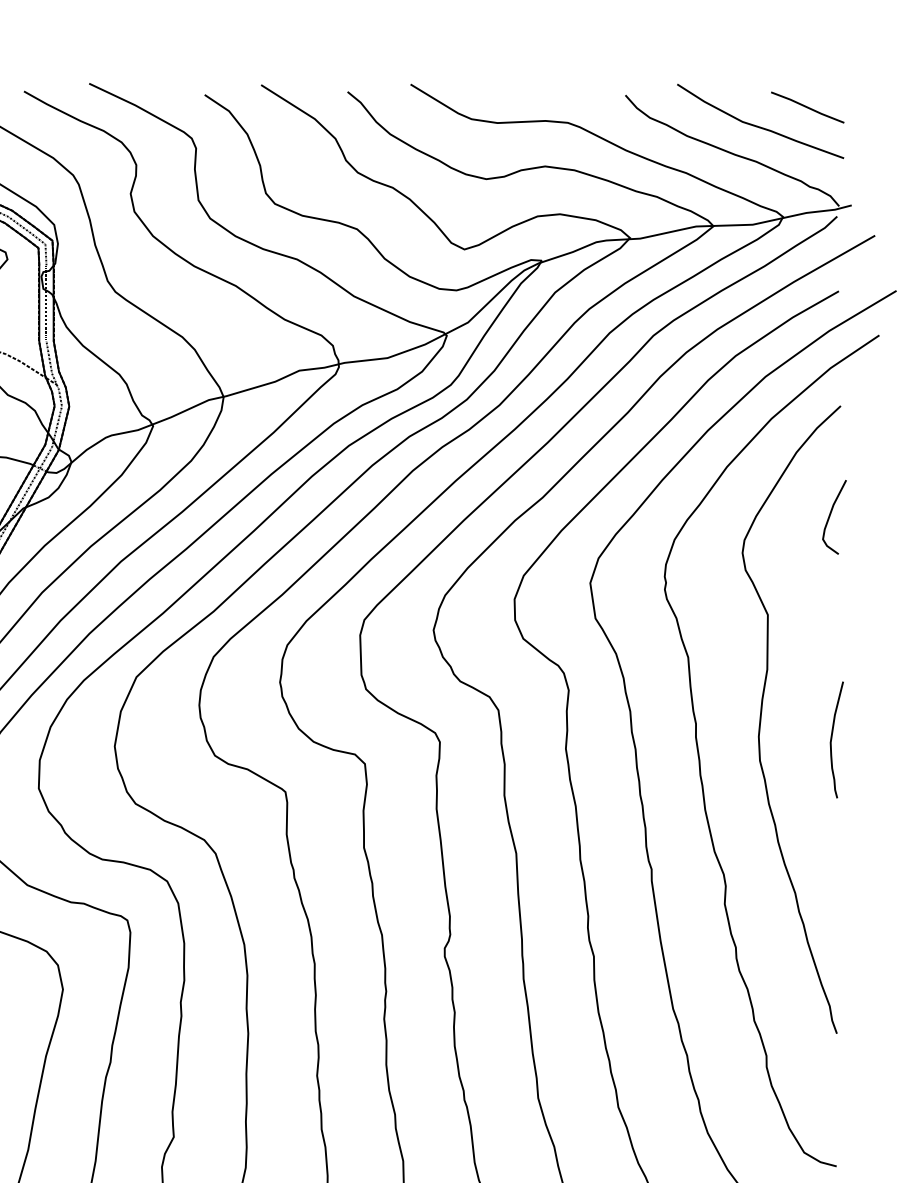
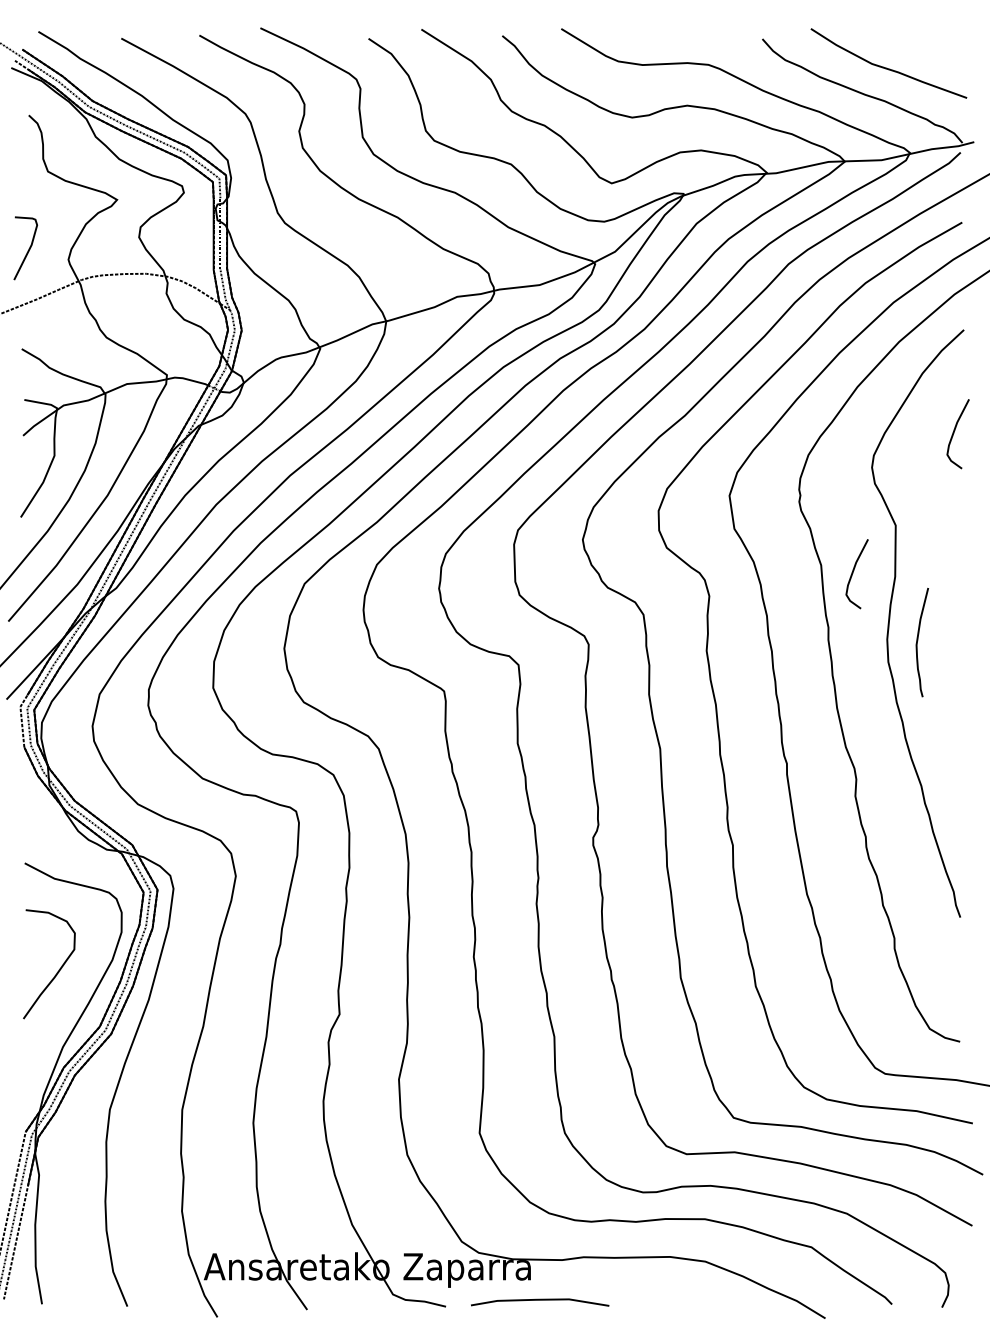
line: (807, 107) -> (932, 50), removed
curve: (722, 666) -> (853, 573), added
curve: (832, 737) -> (918, 640), moved

